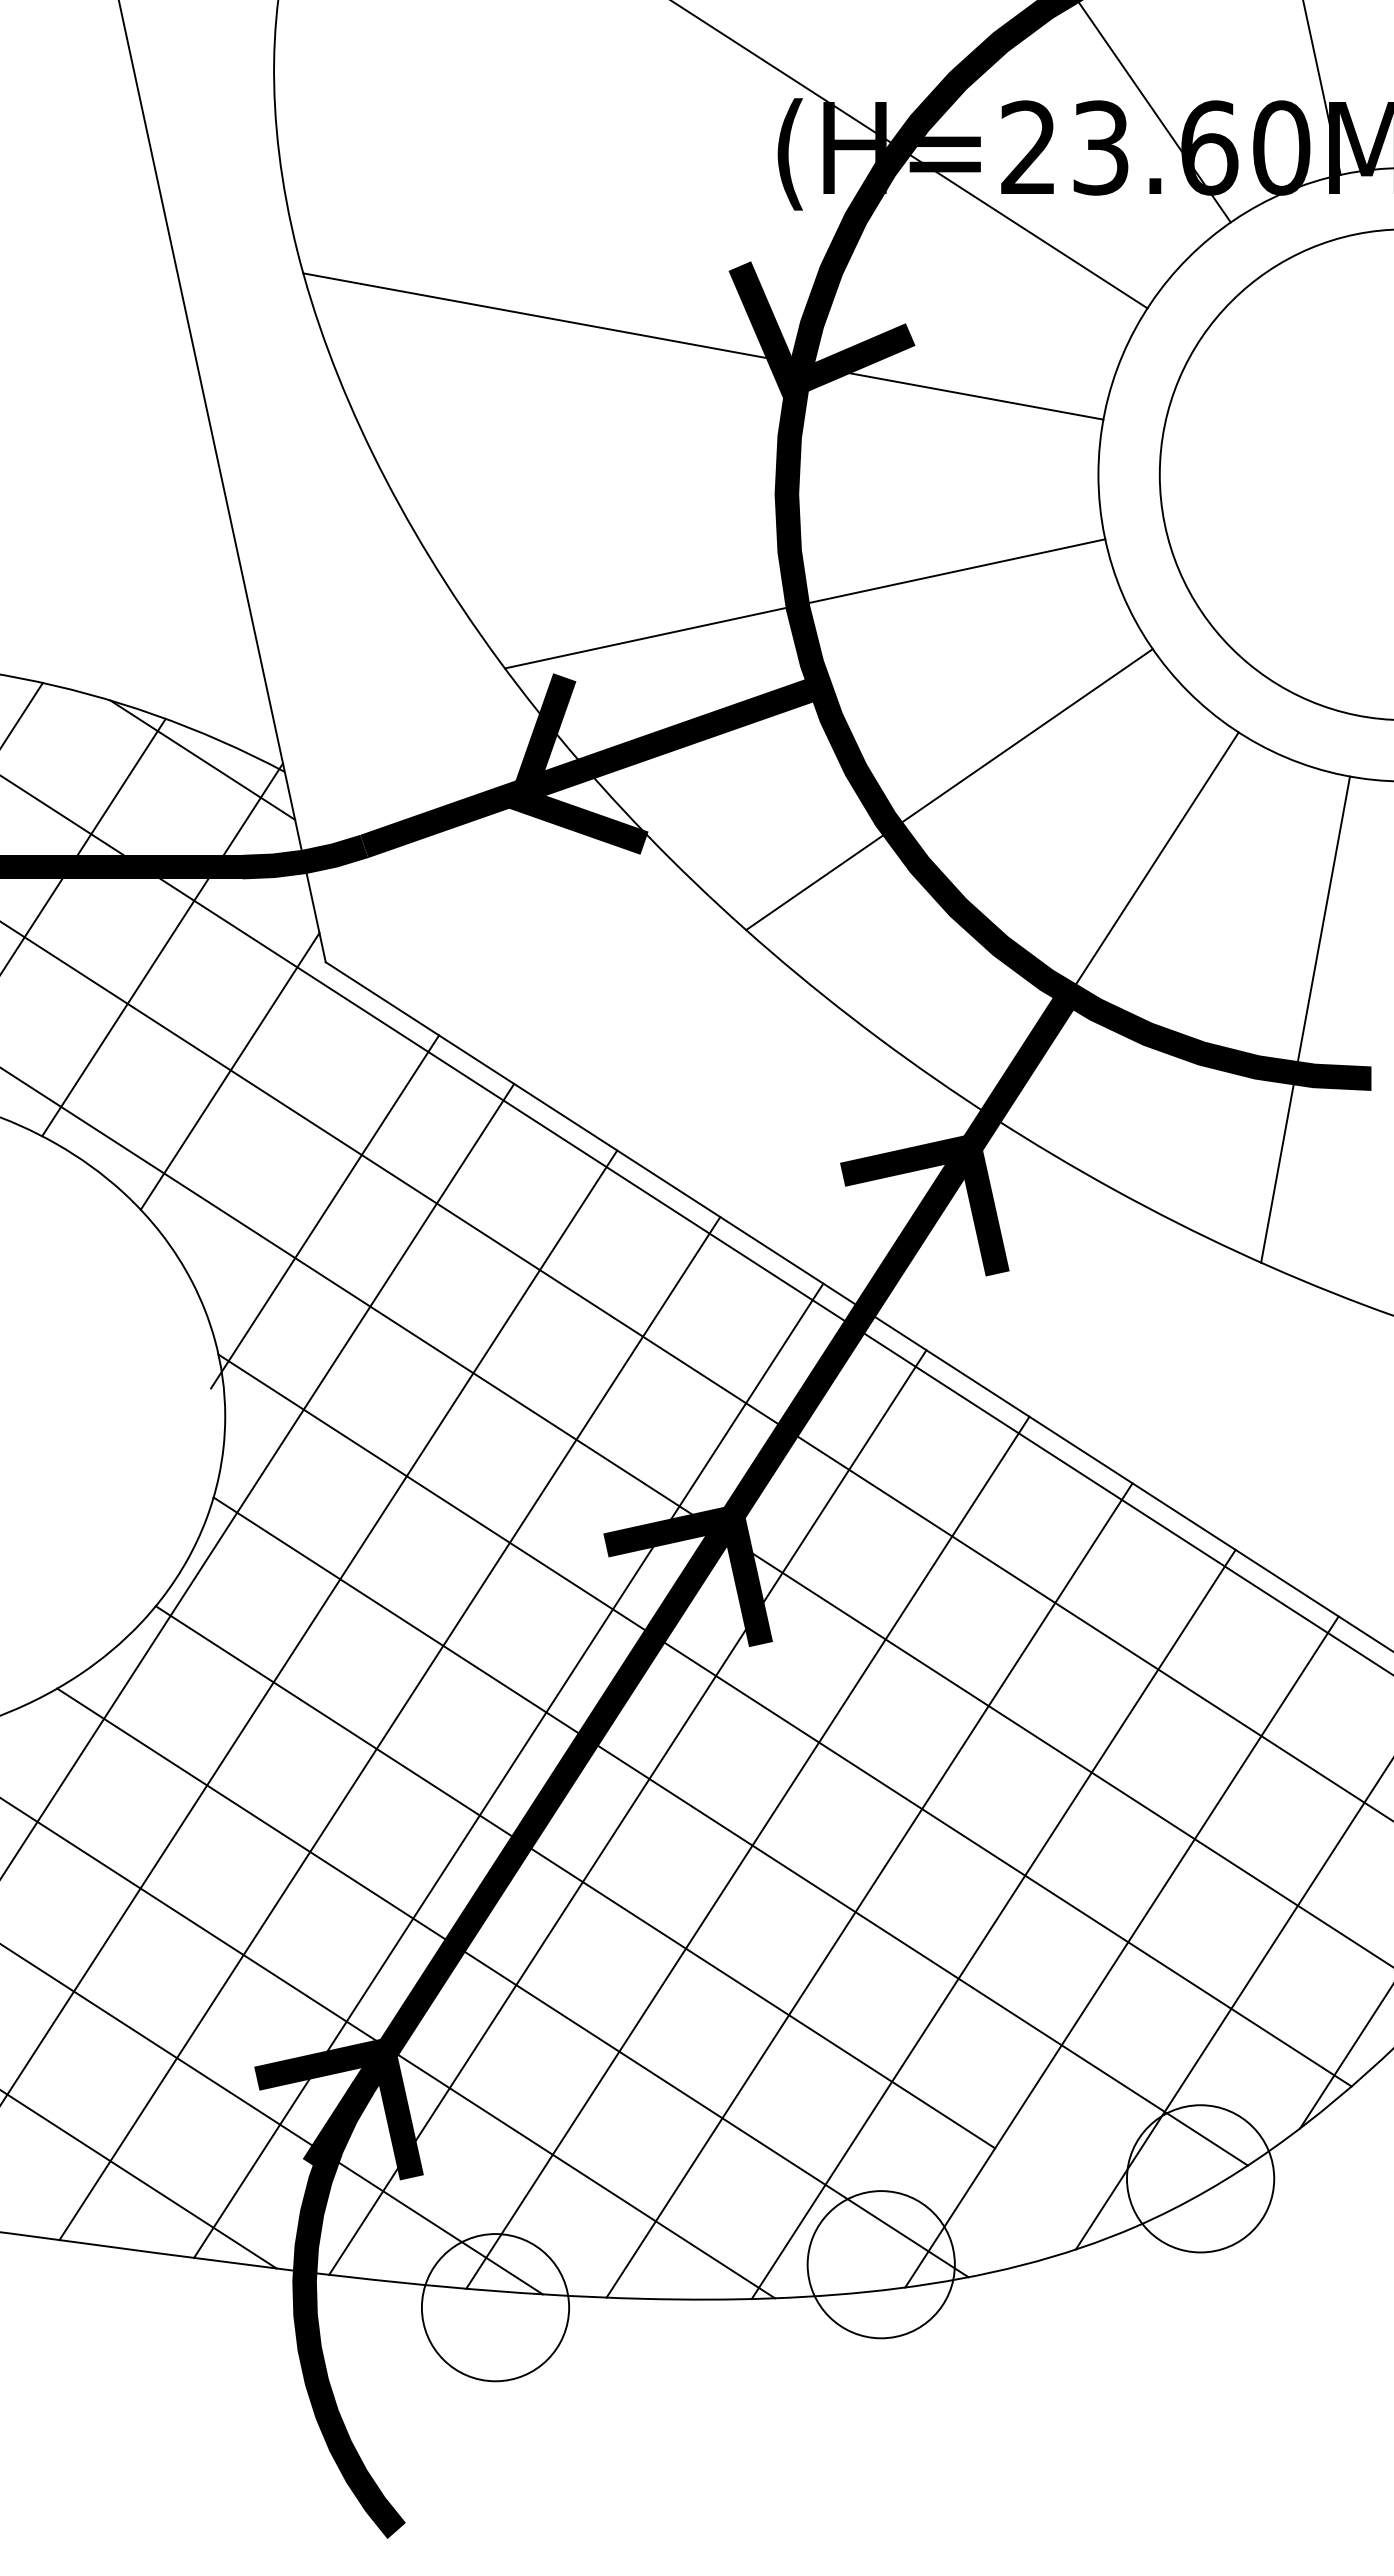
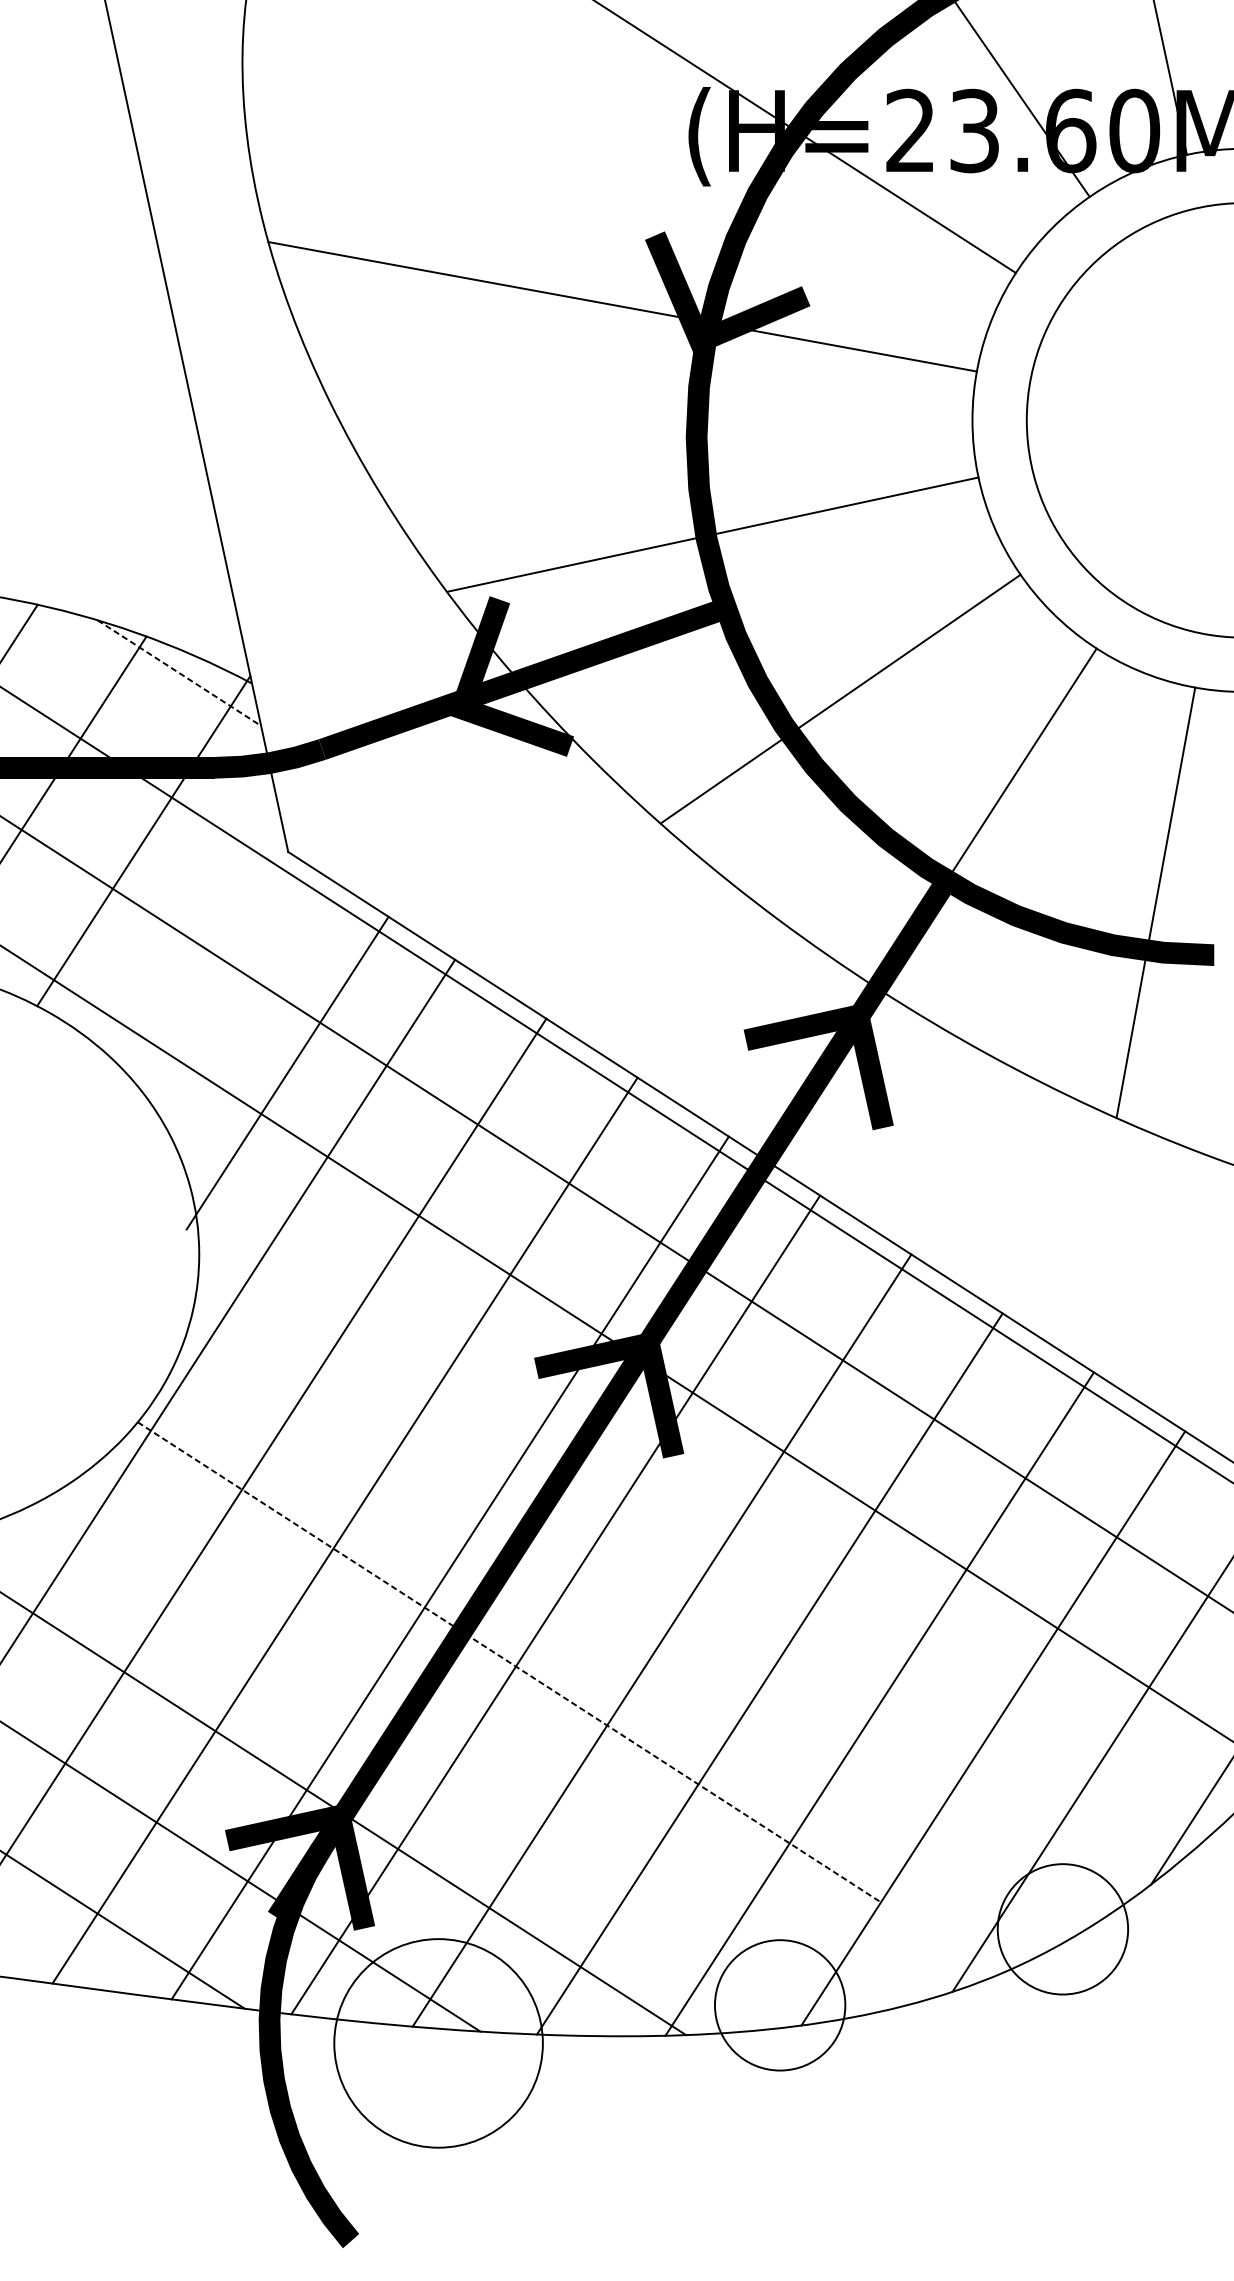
line: (202, 760) -> (179, 673), solid -> dashed
line: (229, 1071) -> (203, 948), removed
line: (784, 1720) -> (694, 1523), removed
line: (730, 1831) -> (646, 1621), removed
line: (575, 1877) -> (509, 1662), solid -> dashed
line: (512, 1982) -> (453, 1755), removed
circle: (495, 2307) -> (438, 2043), size x1.6

